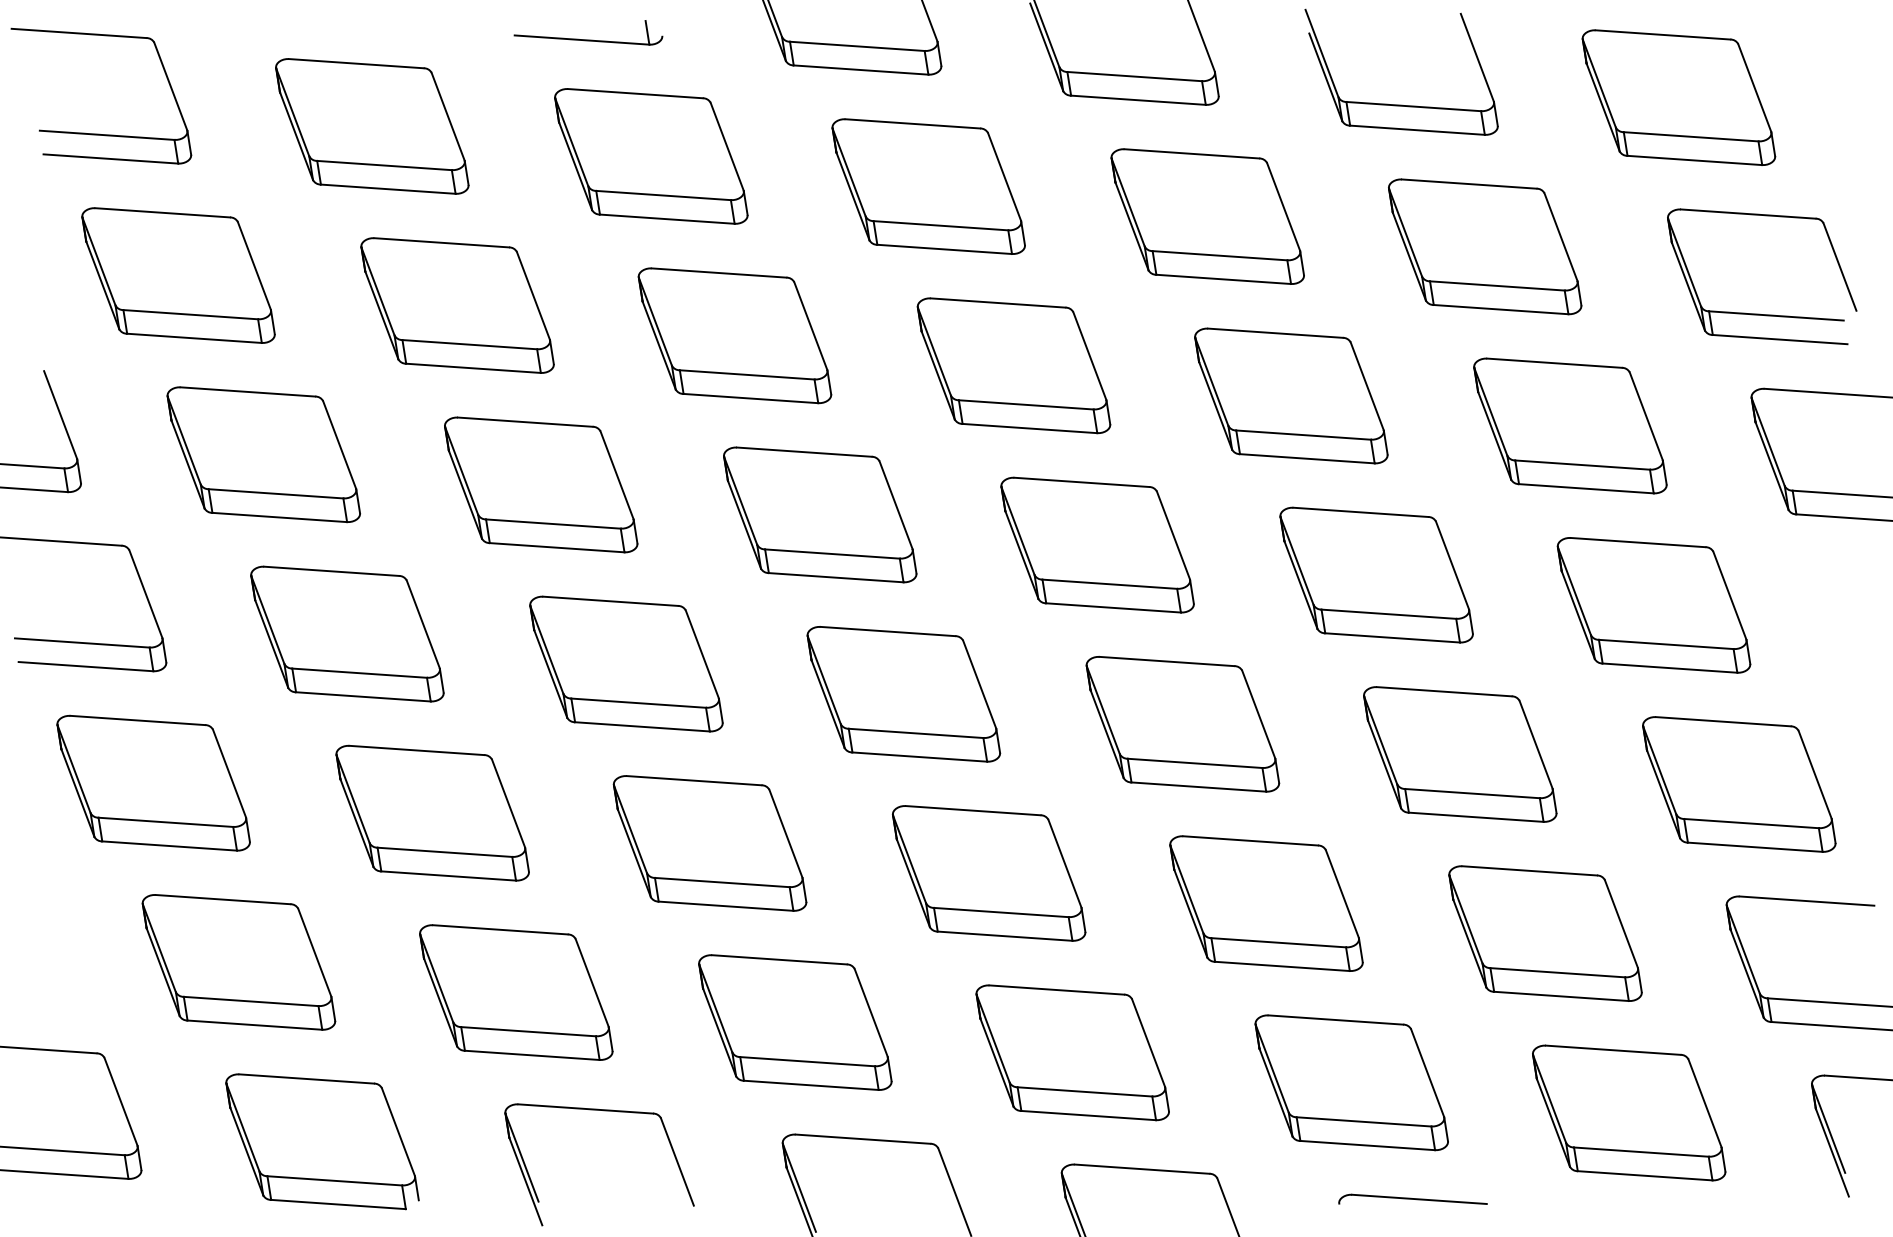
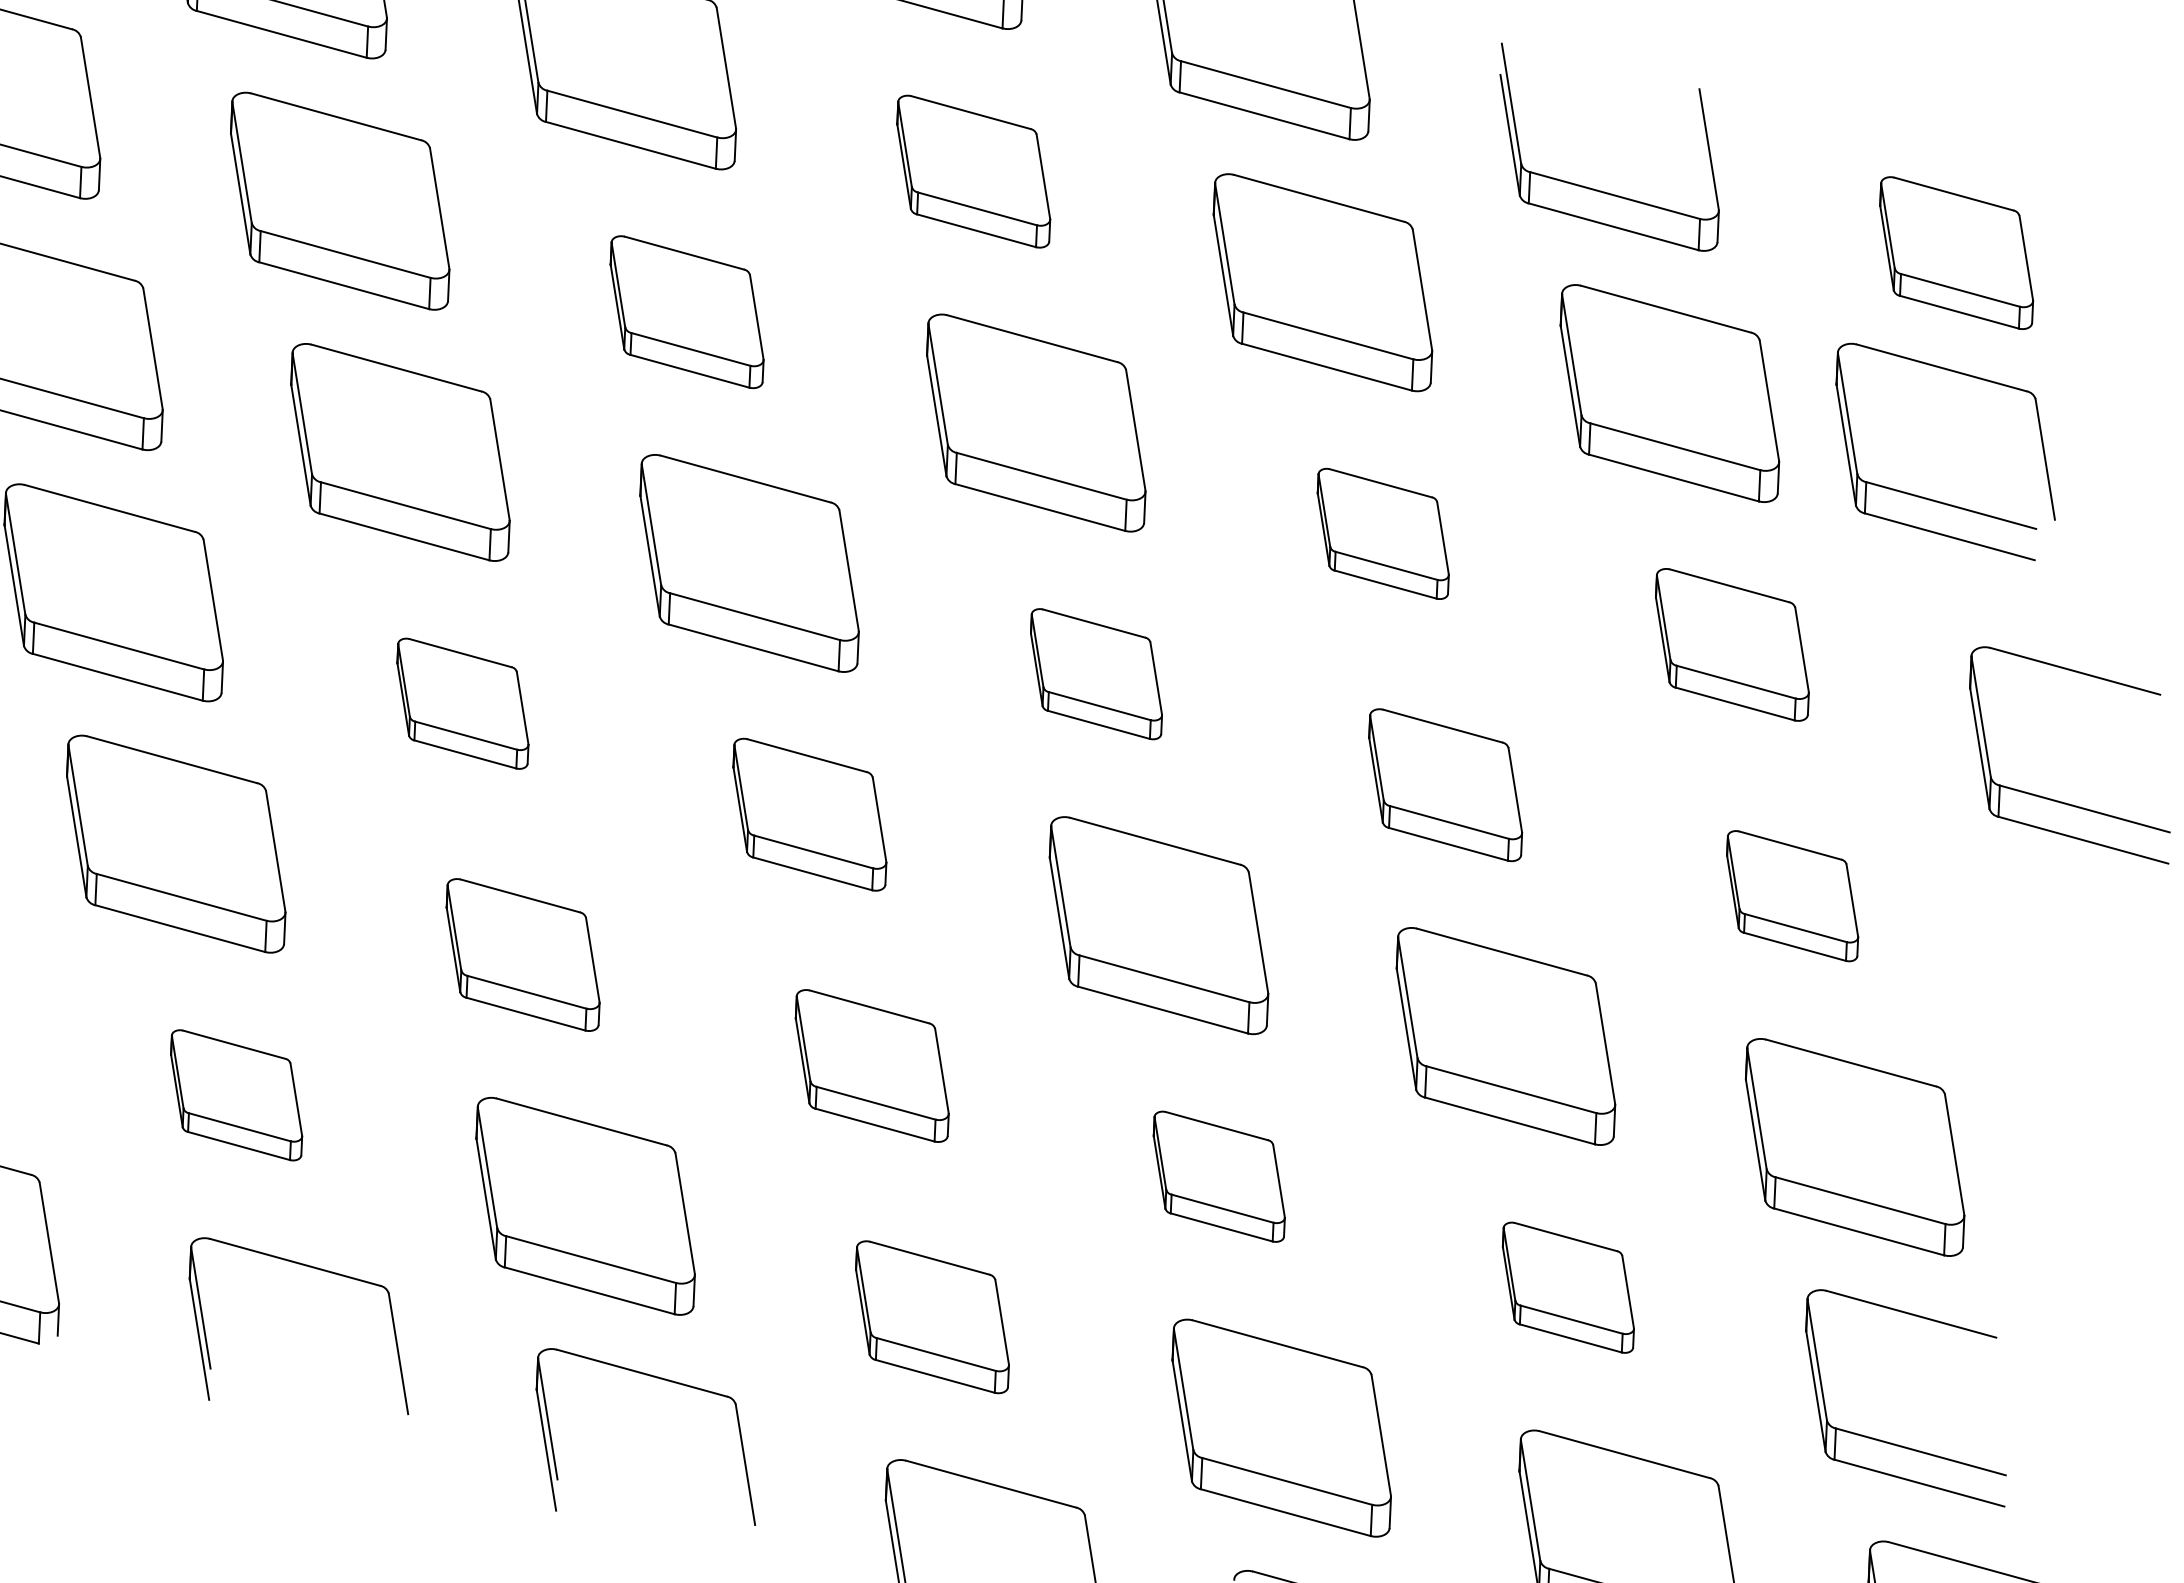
part: (1678, 97) -> (1956, 252), size x0.7
part: (928, 186) -> (973, 171), size x0.7
part: (1760, 313) -> (1931, 498), moved
part: (734, 335) -> (686, 311), size x0.7
part: (1291, 395) -> (1383, 533), size x0.6
part: (1570, 425) -> (1732, 644), size x0.7
part: (1097, 544) -> (1096, 673), size x0.6
part: (1376, 574) -> (1445, 784), size x0.7
part: (1653, 605) -> (1791, 896), size x0.6
part: (626, 663) -> (463, 703), size x0.6
part: (903, 694) -> (809, 814), size x0.7
part: (709, 843) -> (522, 954), size x0.7
part: (988, 873) -> (871, 1065), size x0.7
part: (1266, 903) -> (1219, 1176), size x0.6
part: (1545, 933) -> (1568, 1287), size x0.6
part: (516, 992) -> (236, 1095), size x0.6
part: (1072, 1052) -> (932, 1316), size x0.7

